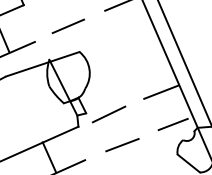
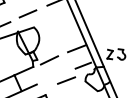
line: (122, 144) -> (66, 80), moved

